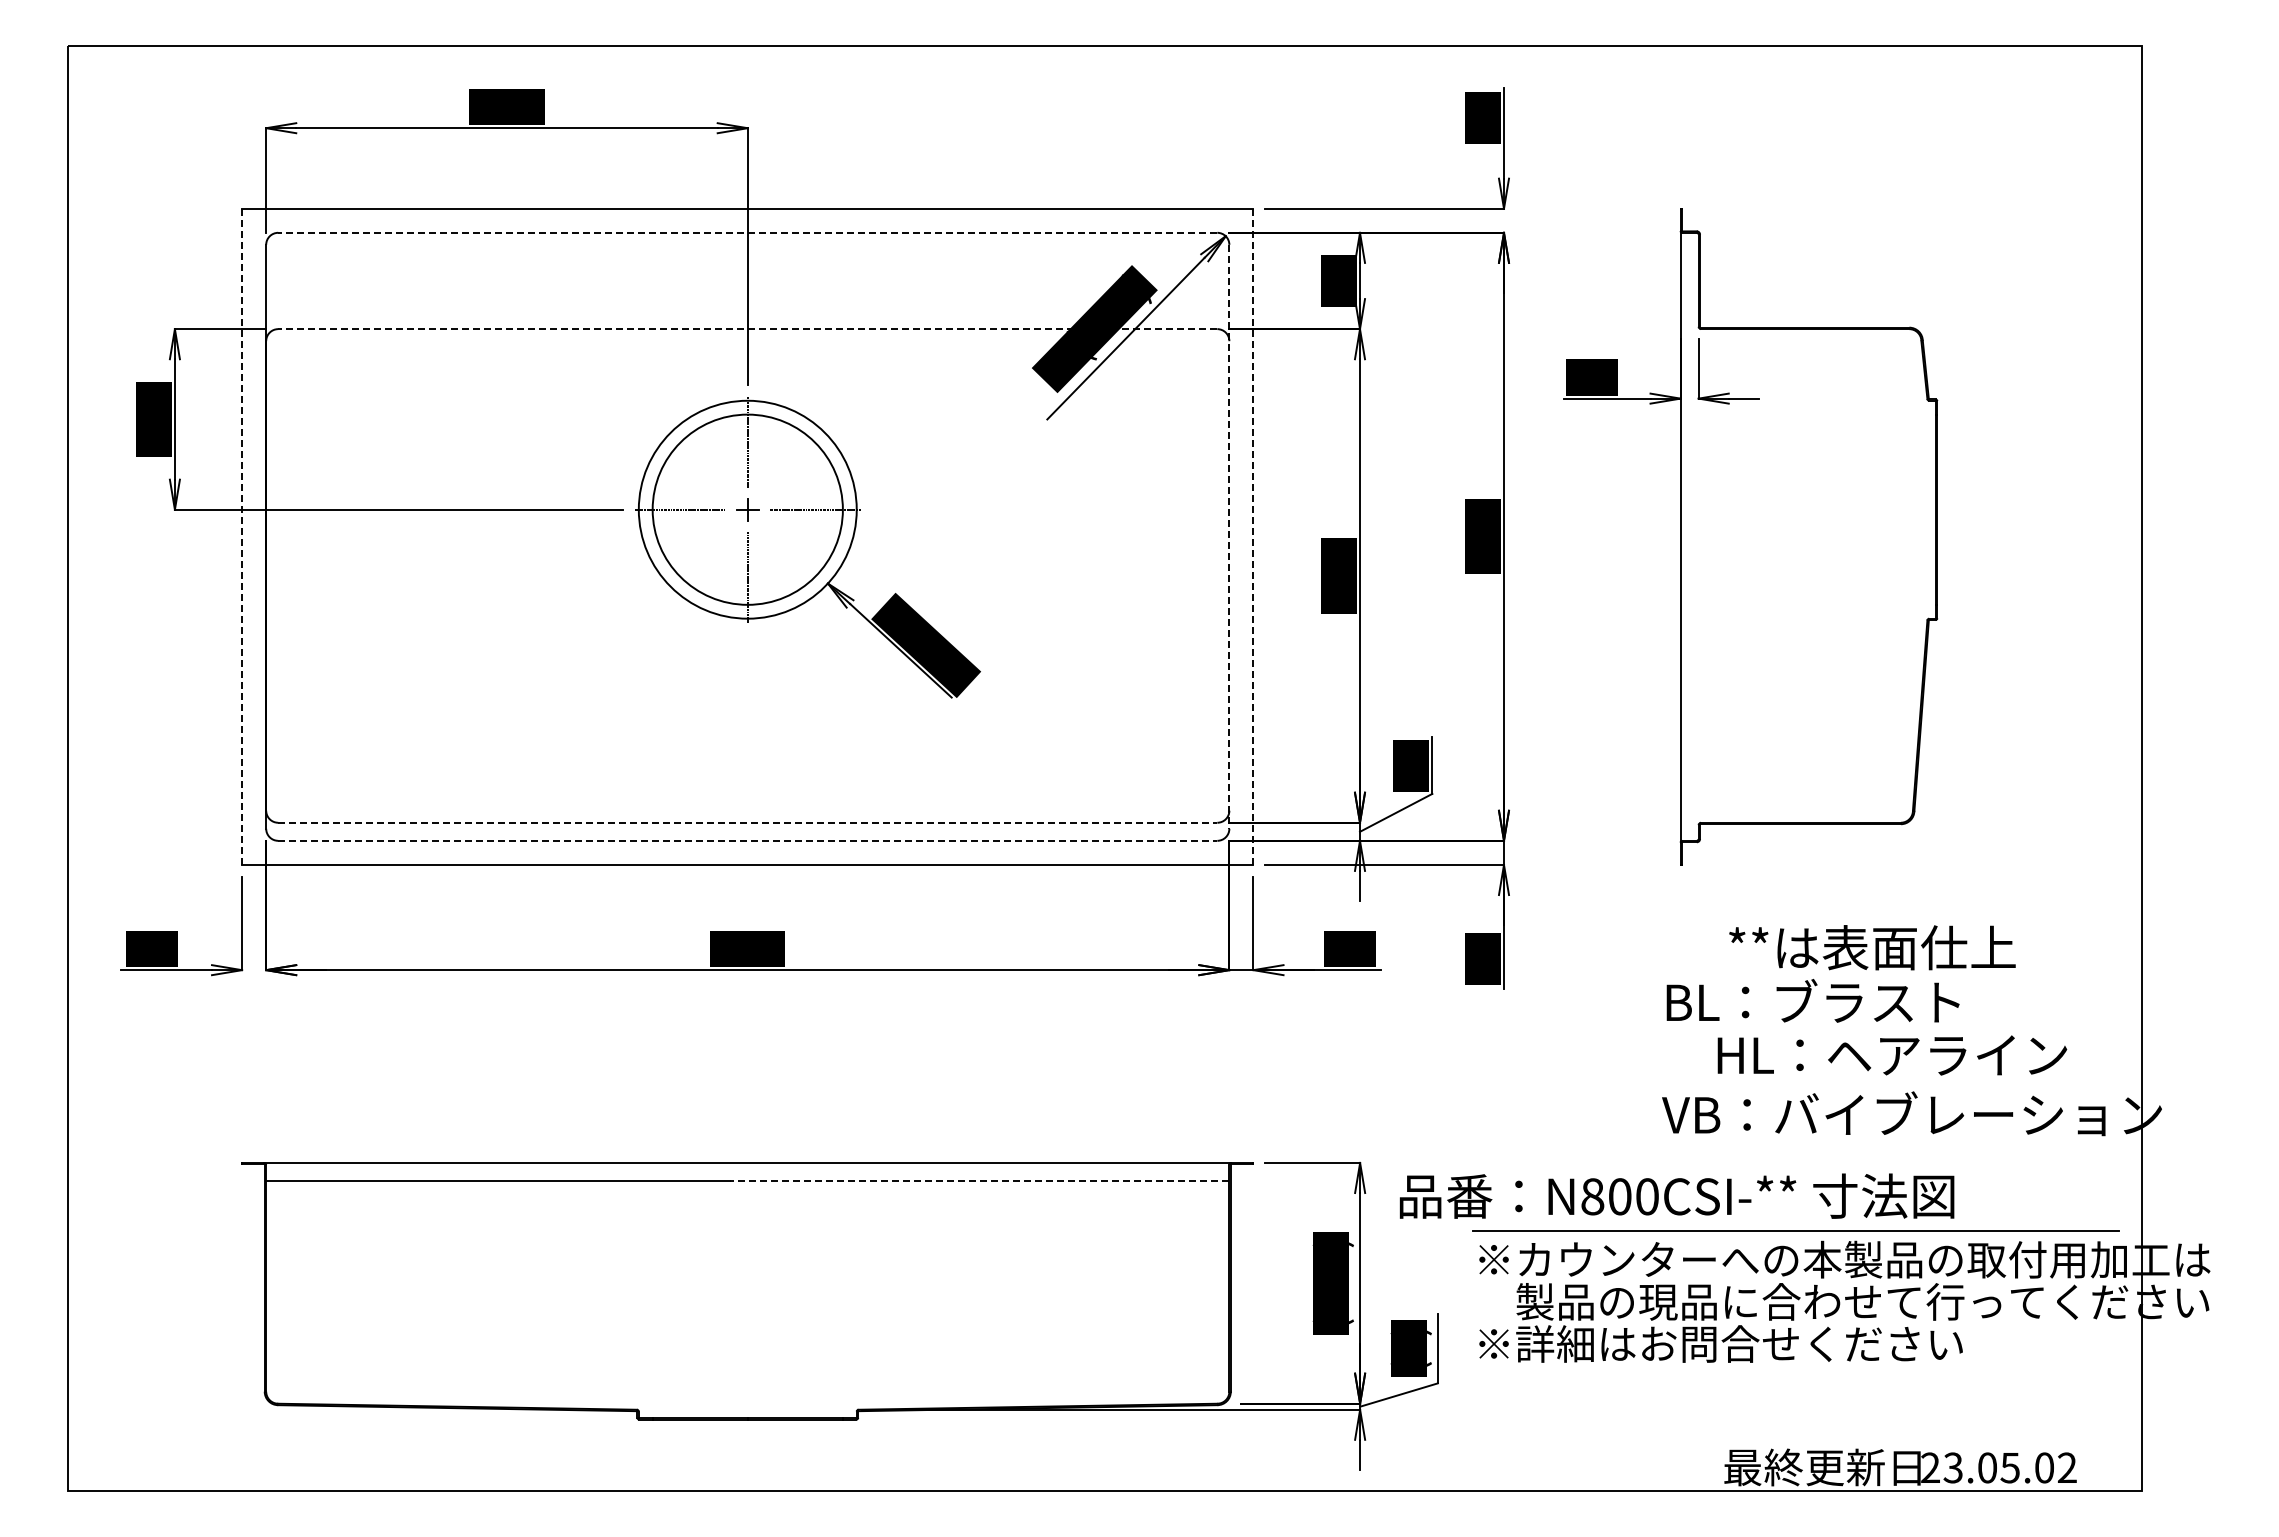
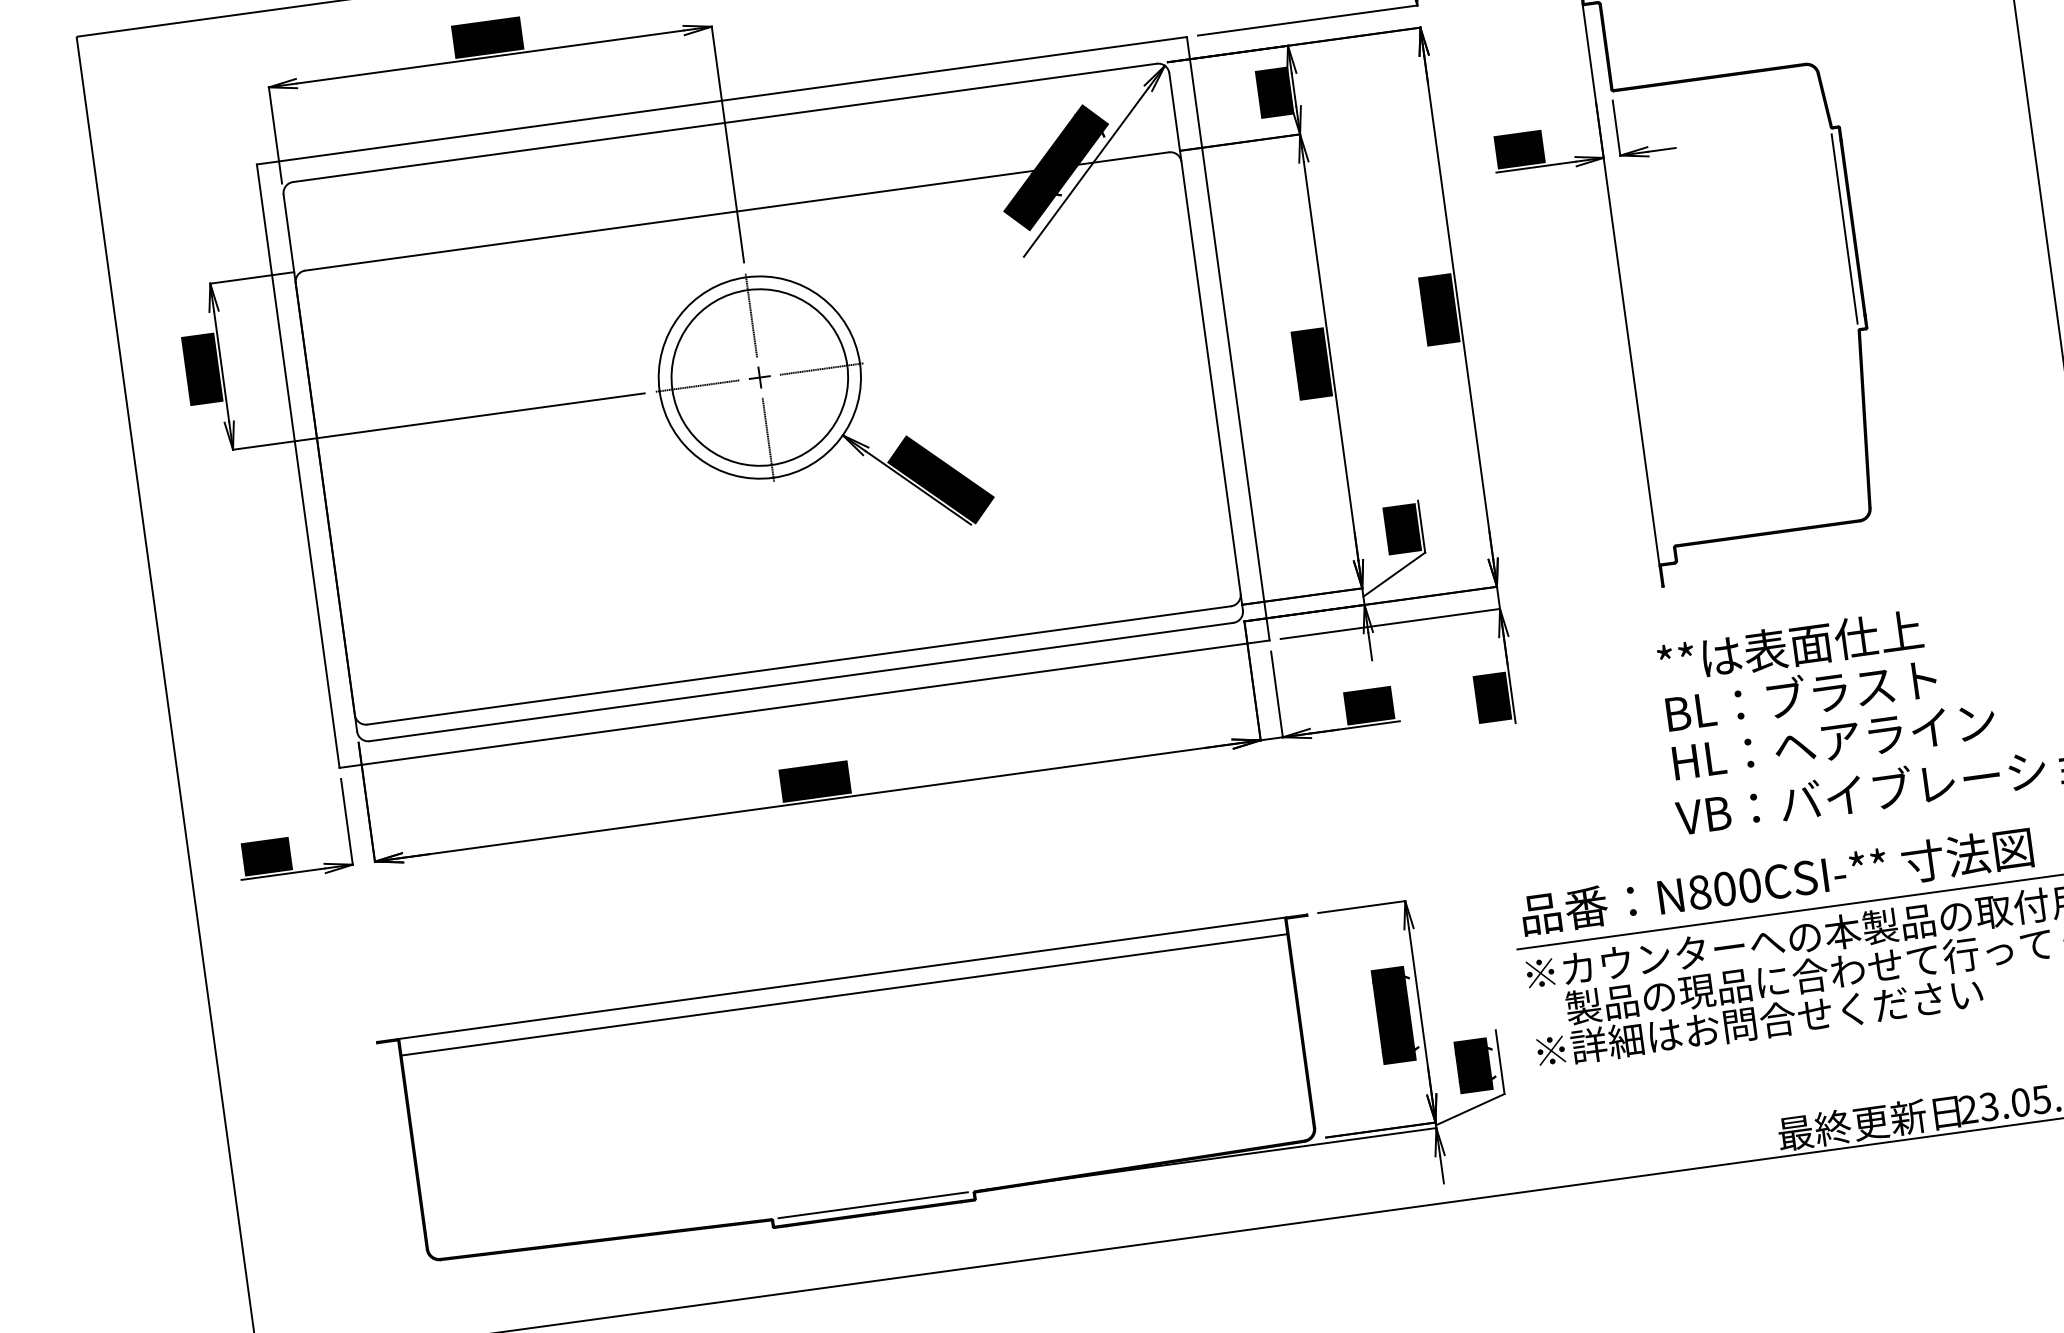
line: (747, 232) -> (724, 122), dashed -> solid
line: (747, 329) -> (736, 211), dashed -> solid
line: (1927, 509) -> (1844, 228), added
line: (1229, 536) -> (1206, 341), dashed -> solid
line: (242, 537) -> (298, 466), dashed -> solid
line: (1253, 537) -> (1228, 339), dashed -> solid
line: (747, 822) -> (798, 665), dashed -> solid
line: (747, 840) -> (801, 681), dashed -> solid
text: (1872, 947) -> (1790, 646), moved
text: (1892, 1055) -> (1834, 741), moved
line: (979, 1180) -> (1057, 965), dashed -> solid
text: (1676, 1195) -> (1776, 880), moved
line: (747, 1409) -> (872, 1205), added

